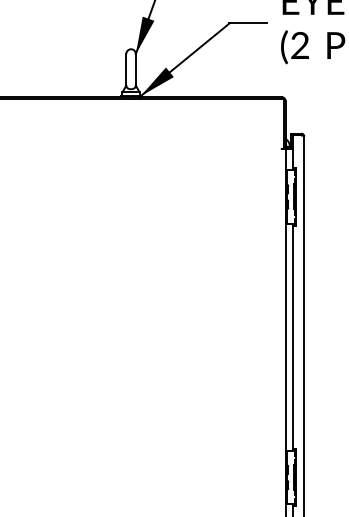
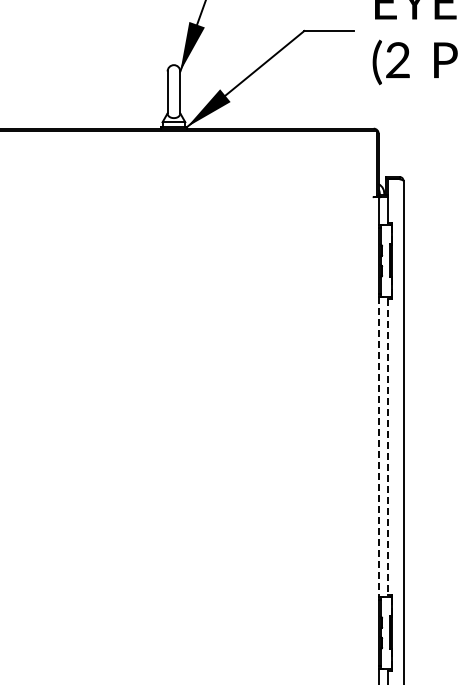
line: (292, 336) -> (388, 446), solid -> dashed
line: (285, 337) -> (378, 447), solid -> dashed

